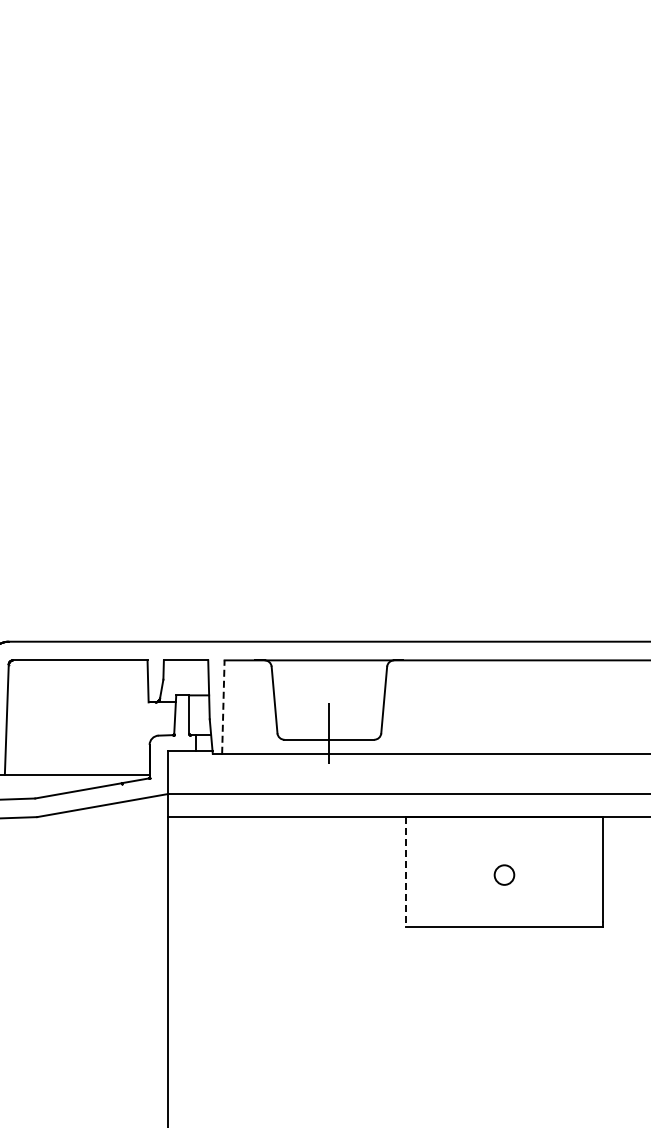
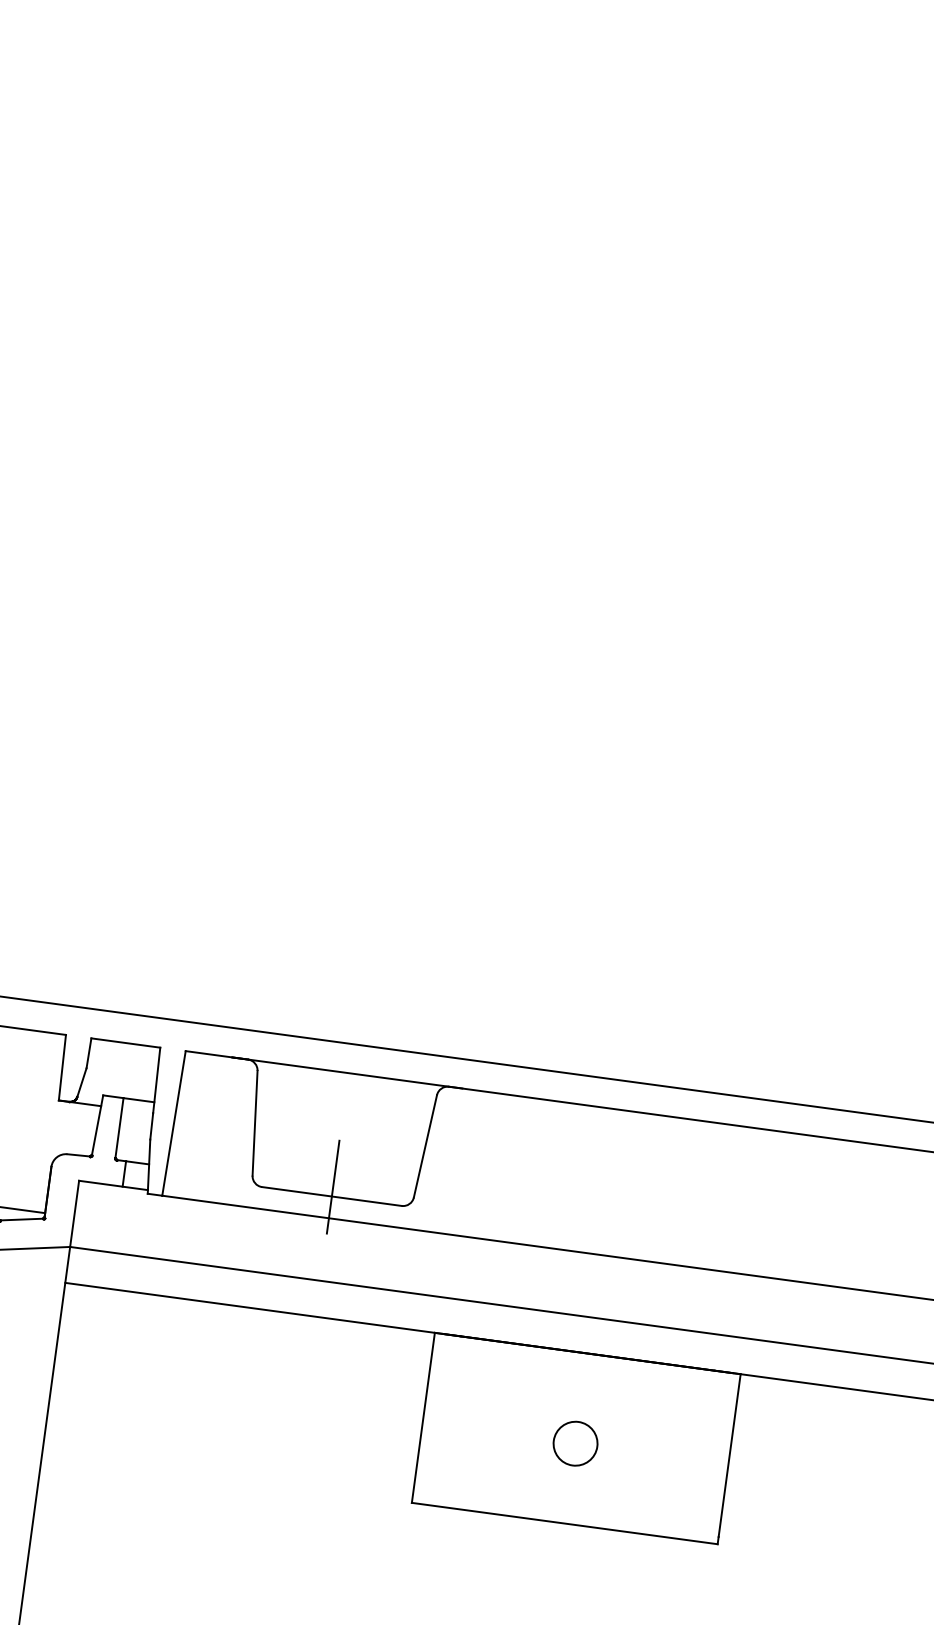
line: (223, 707) -> (174, 1124), dashed -> solid
line: (406, 871) -> (424, 1417), dashed -> solid
circle: (504, 874) -> (575, 1442), size x1.43

